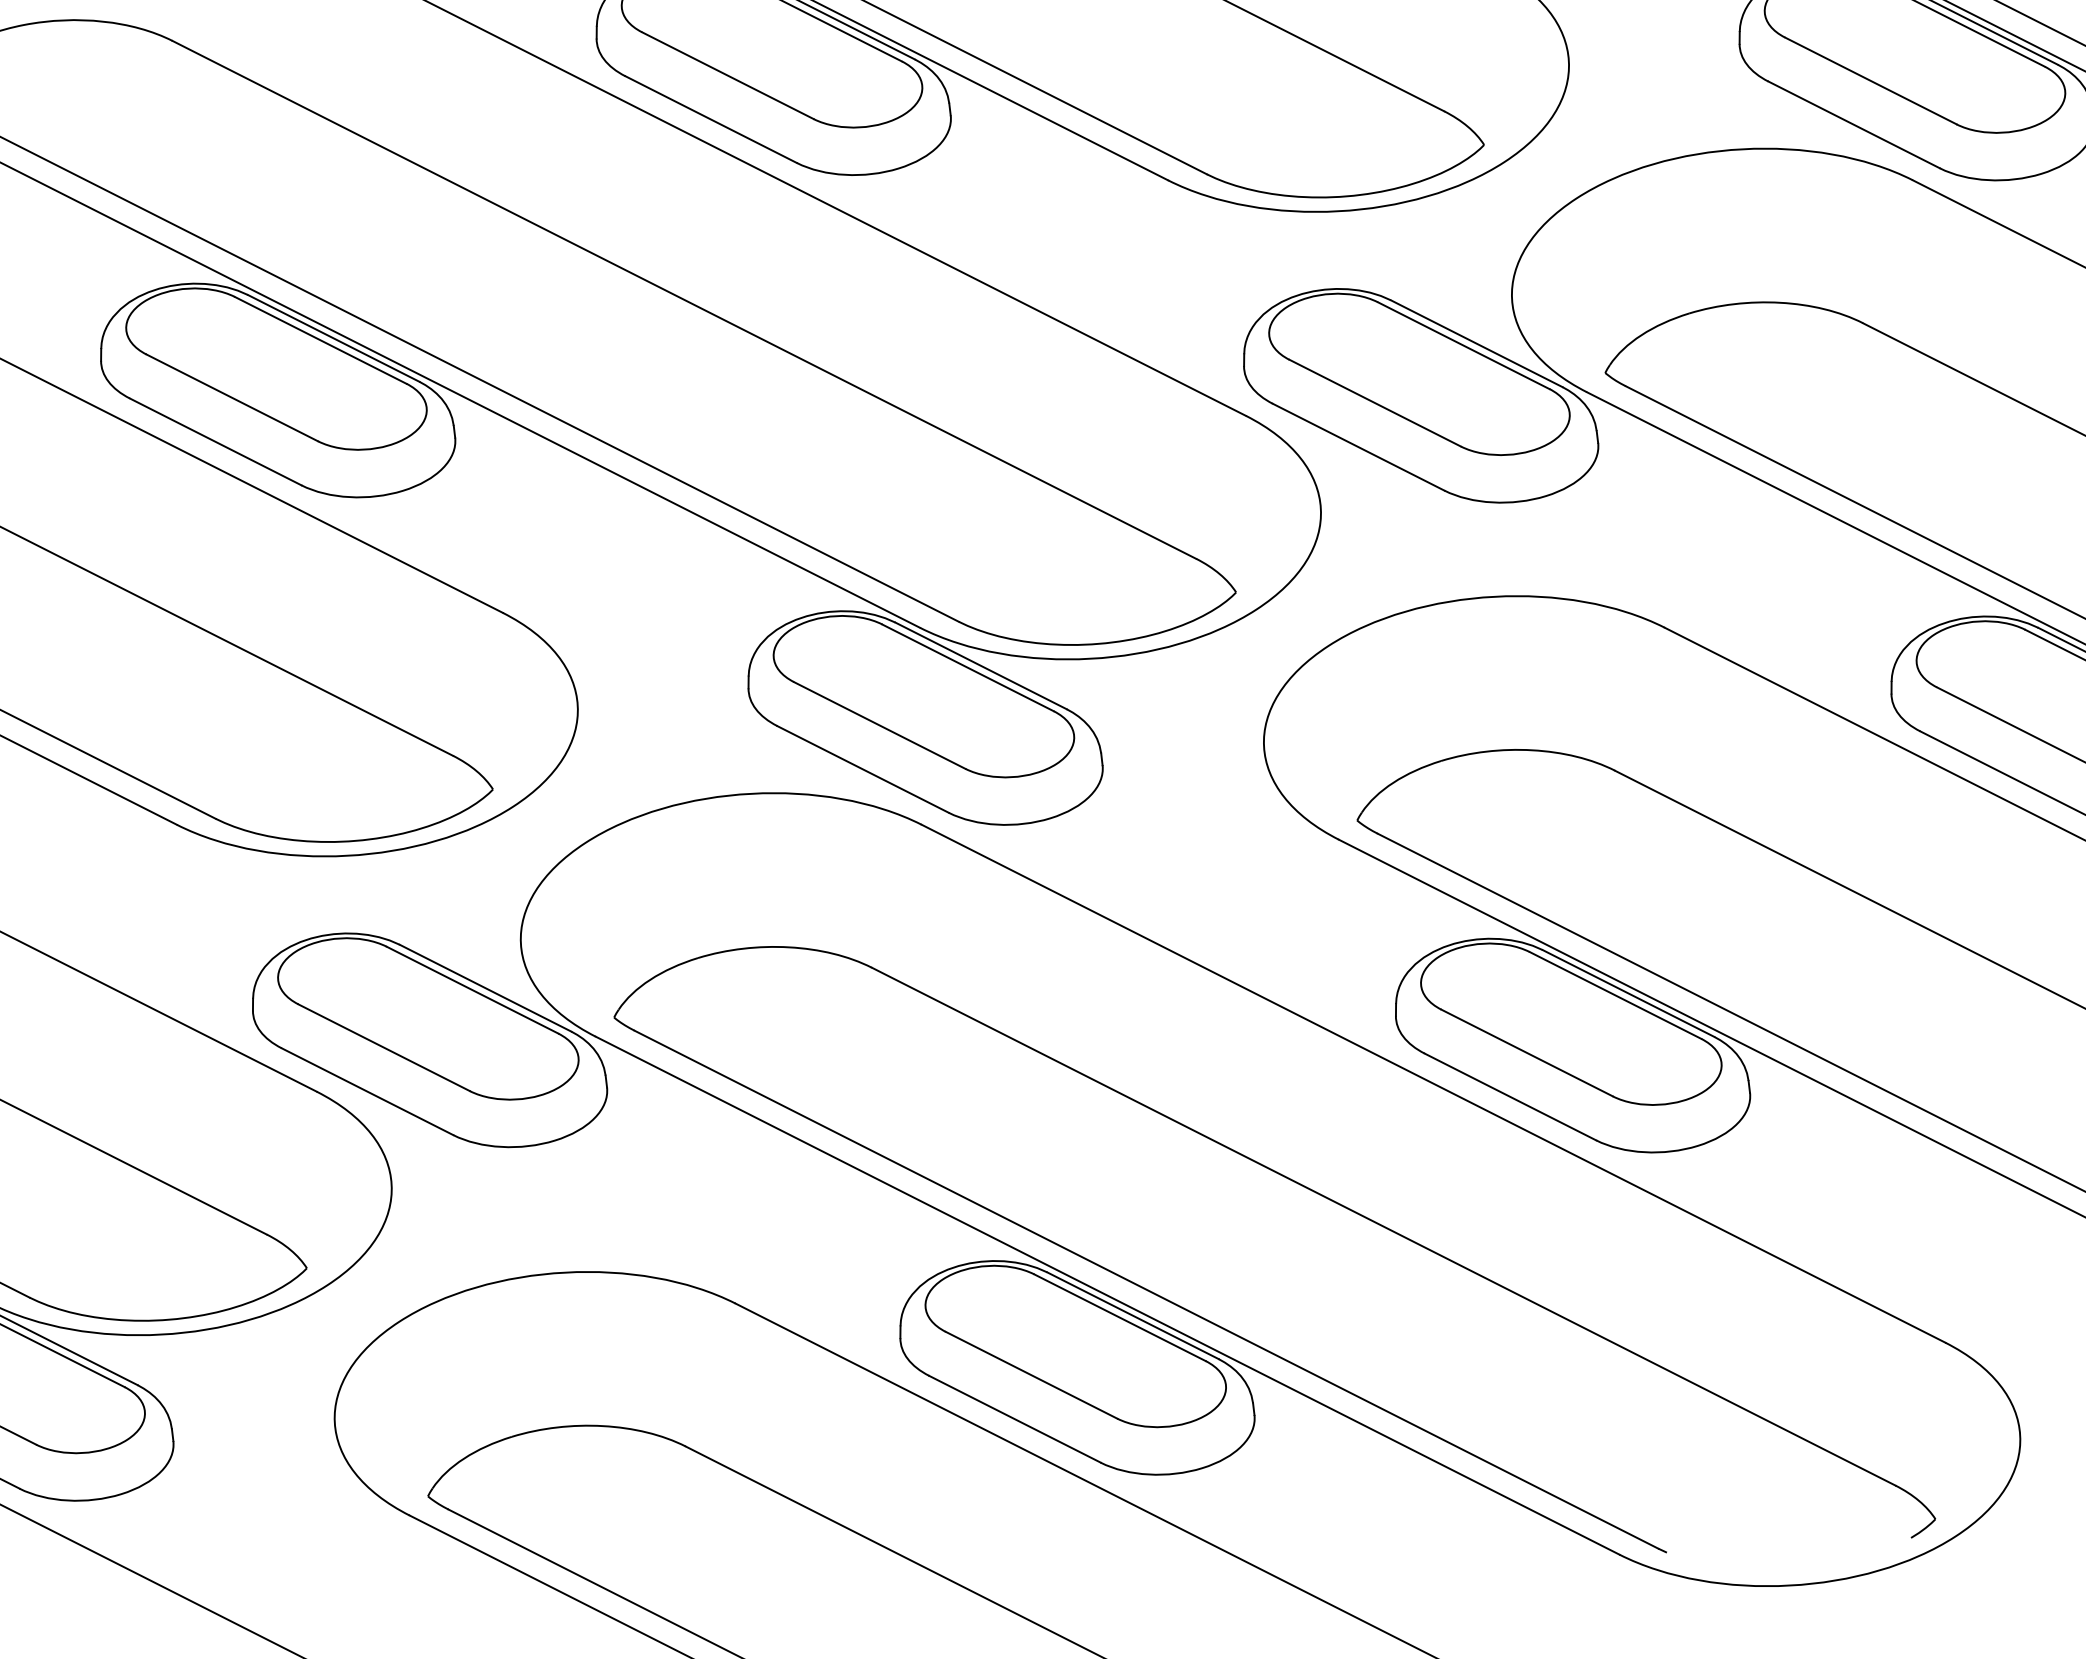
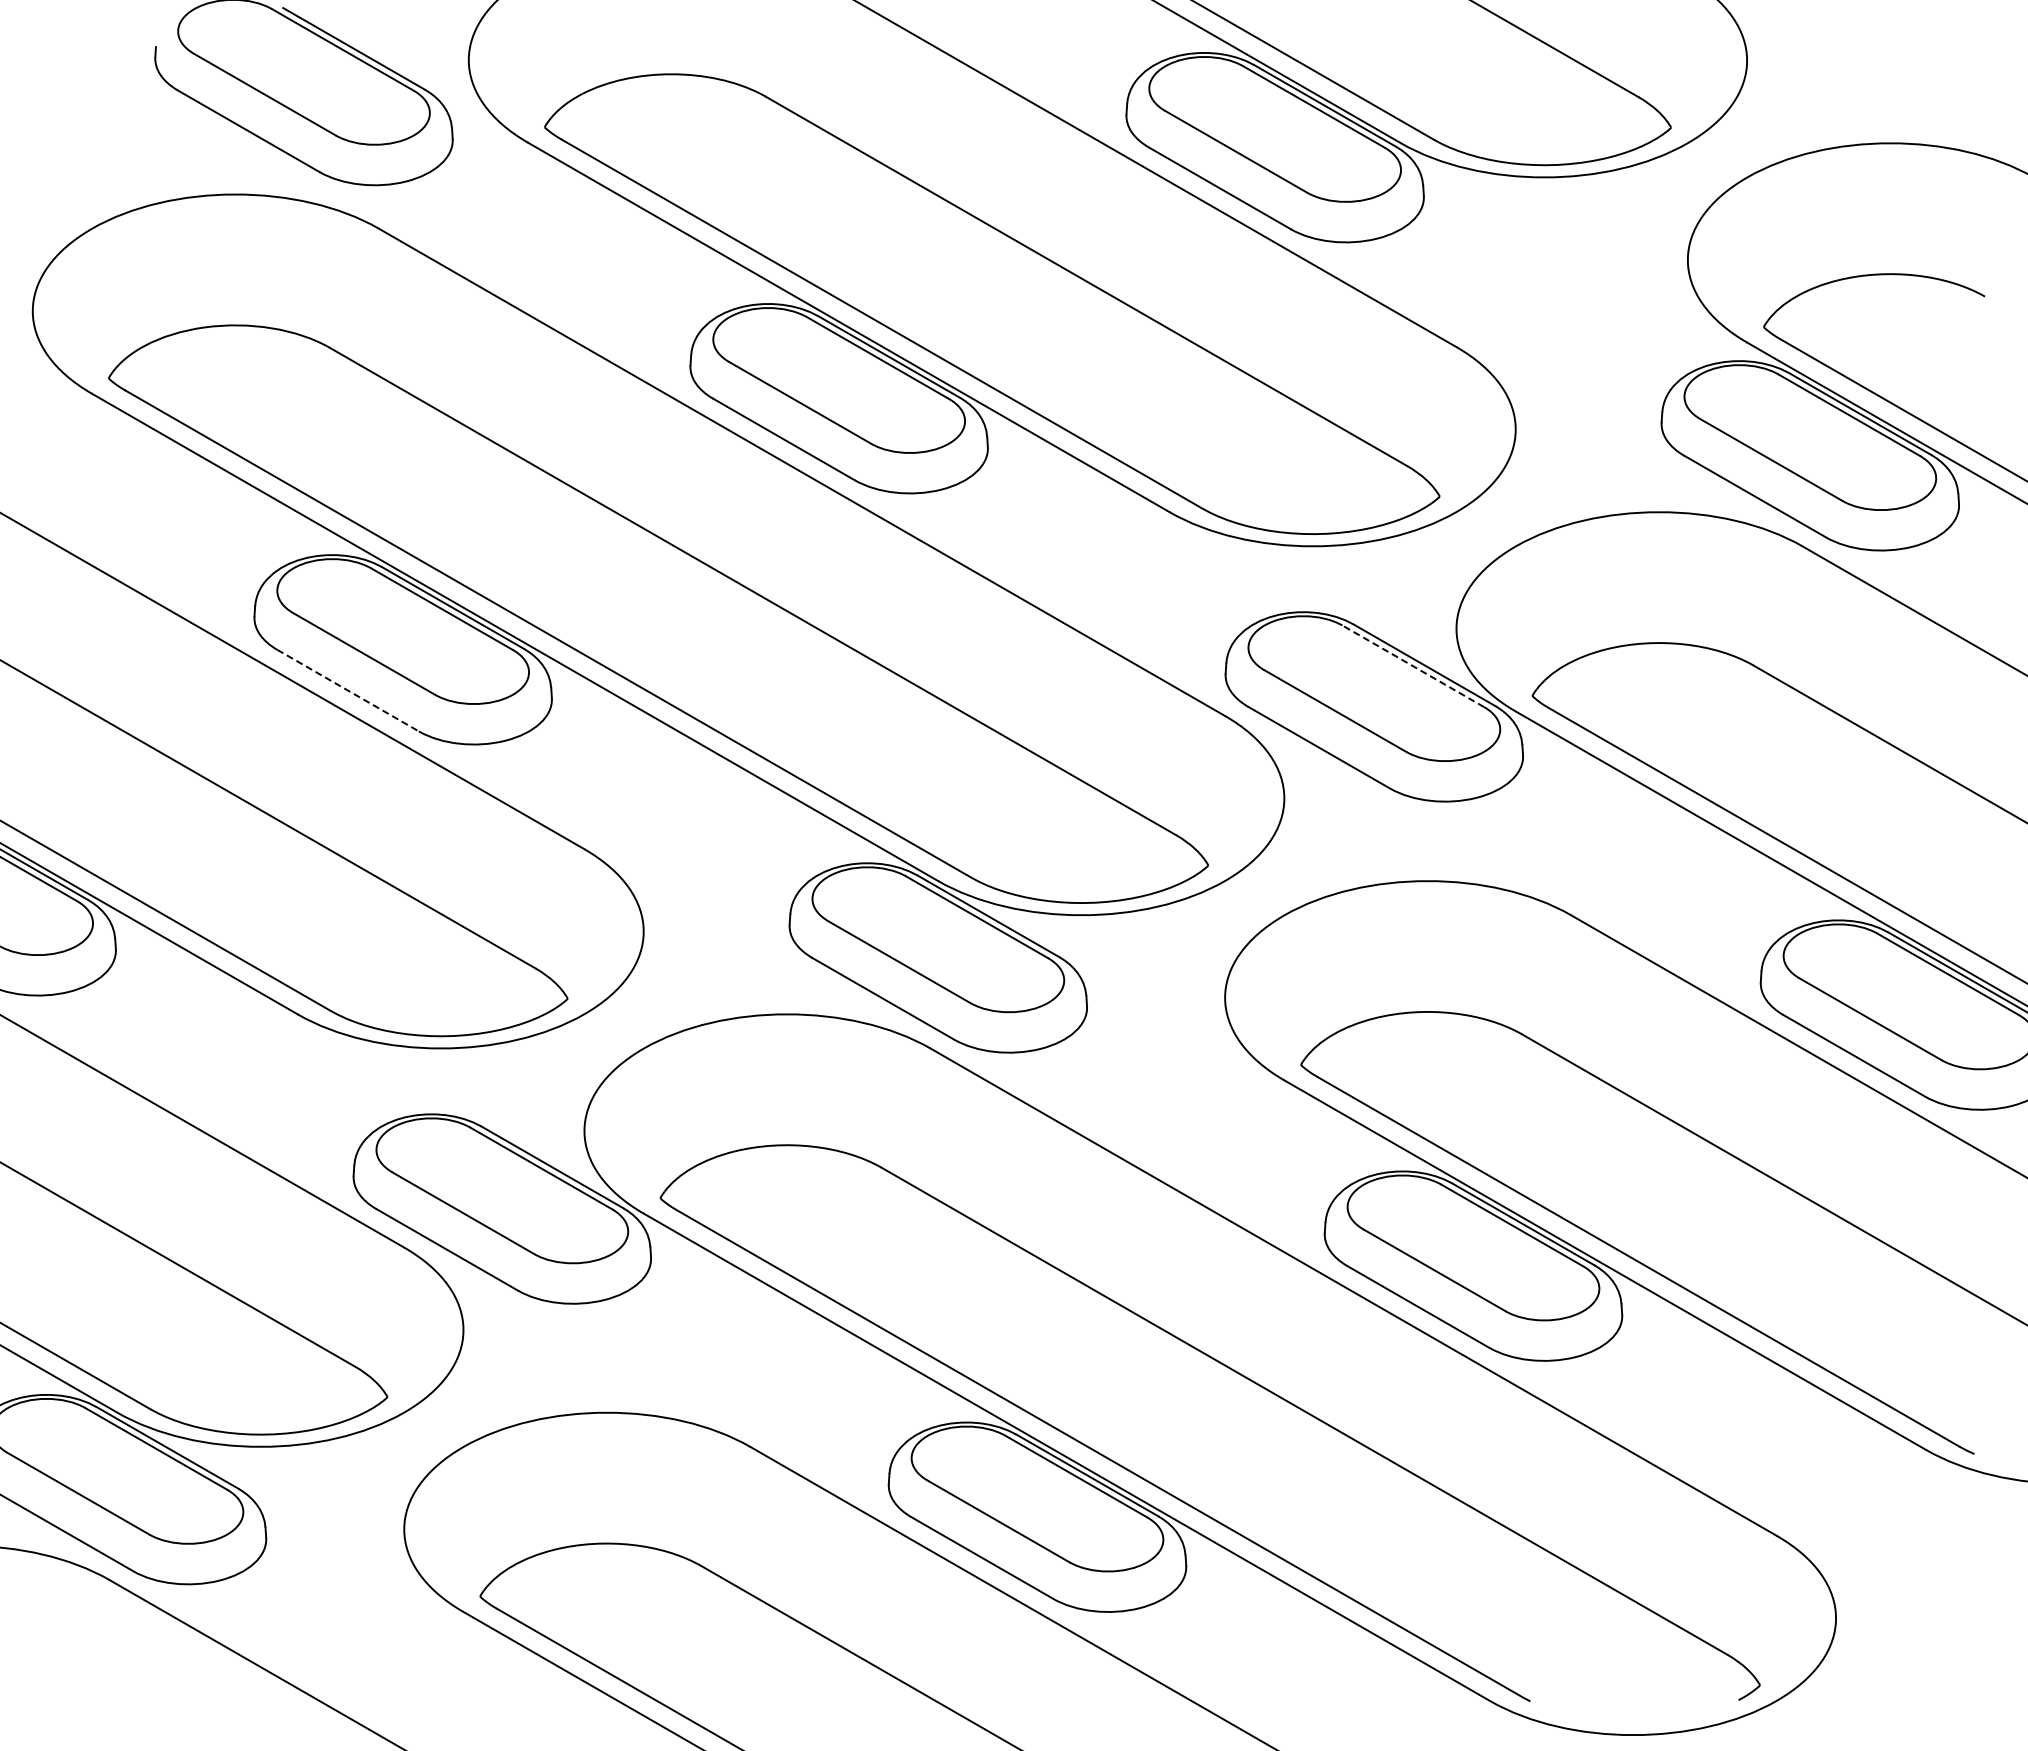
line: (1464, 345) -> (1413, 666), solid -> dashed
line: (216, 441) -> (348, 690), solid -> dashed

